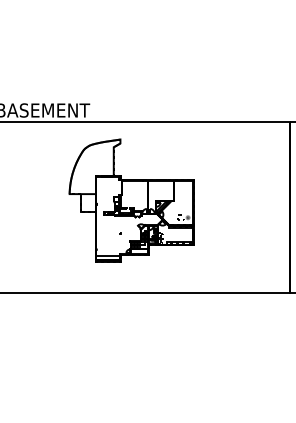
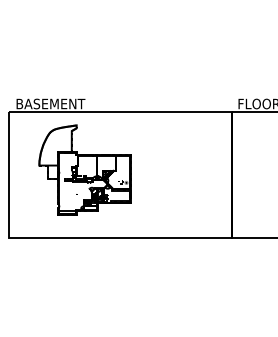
part: (131, 199) -> (84, 169), moved

